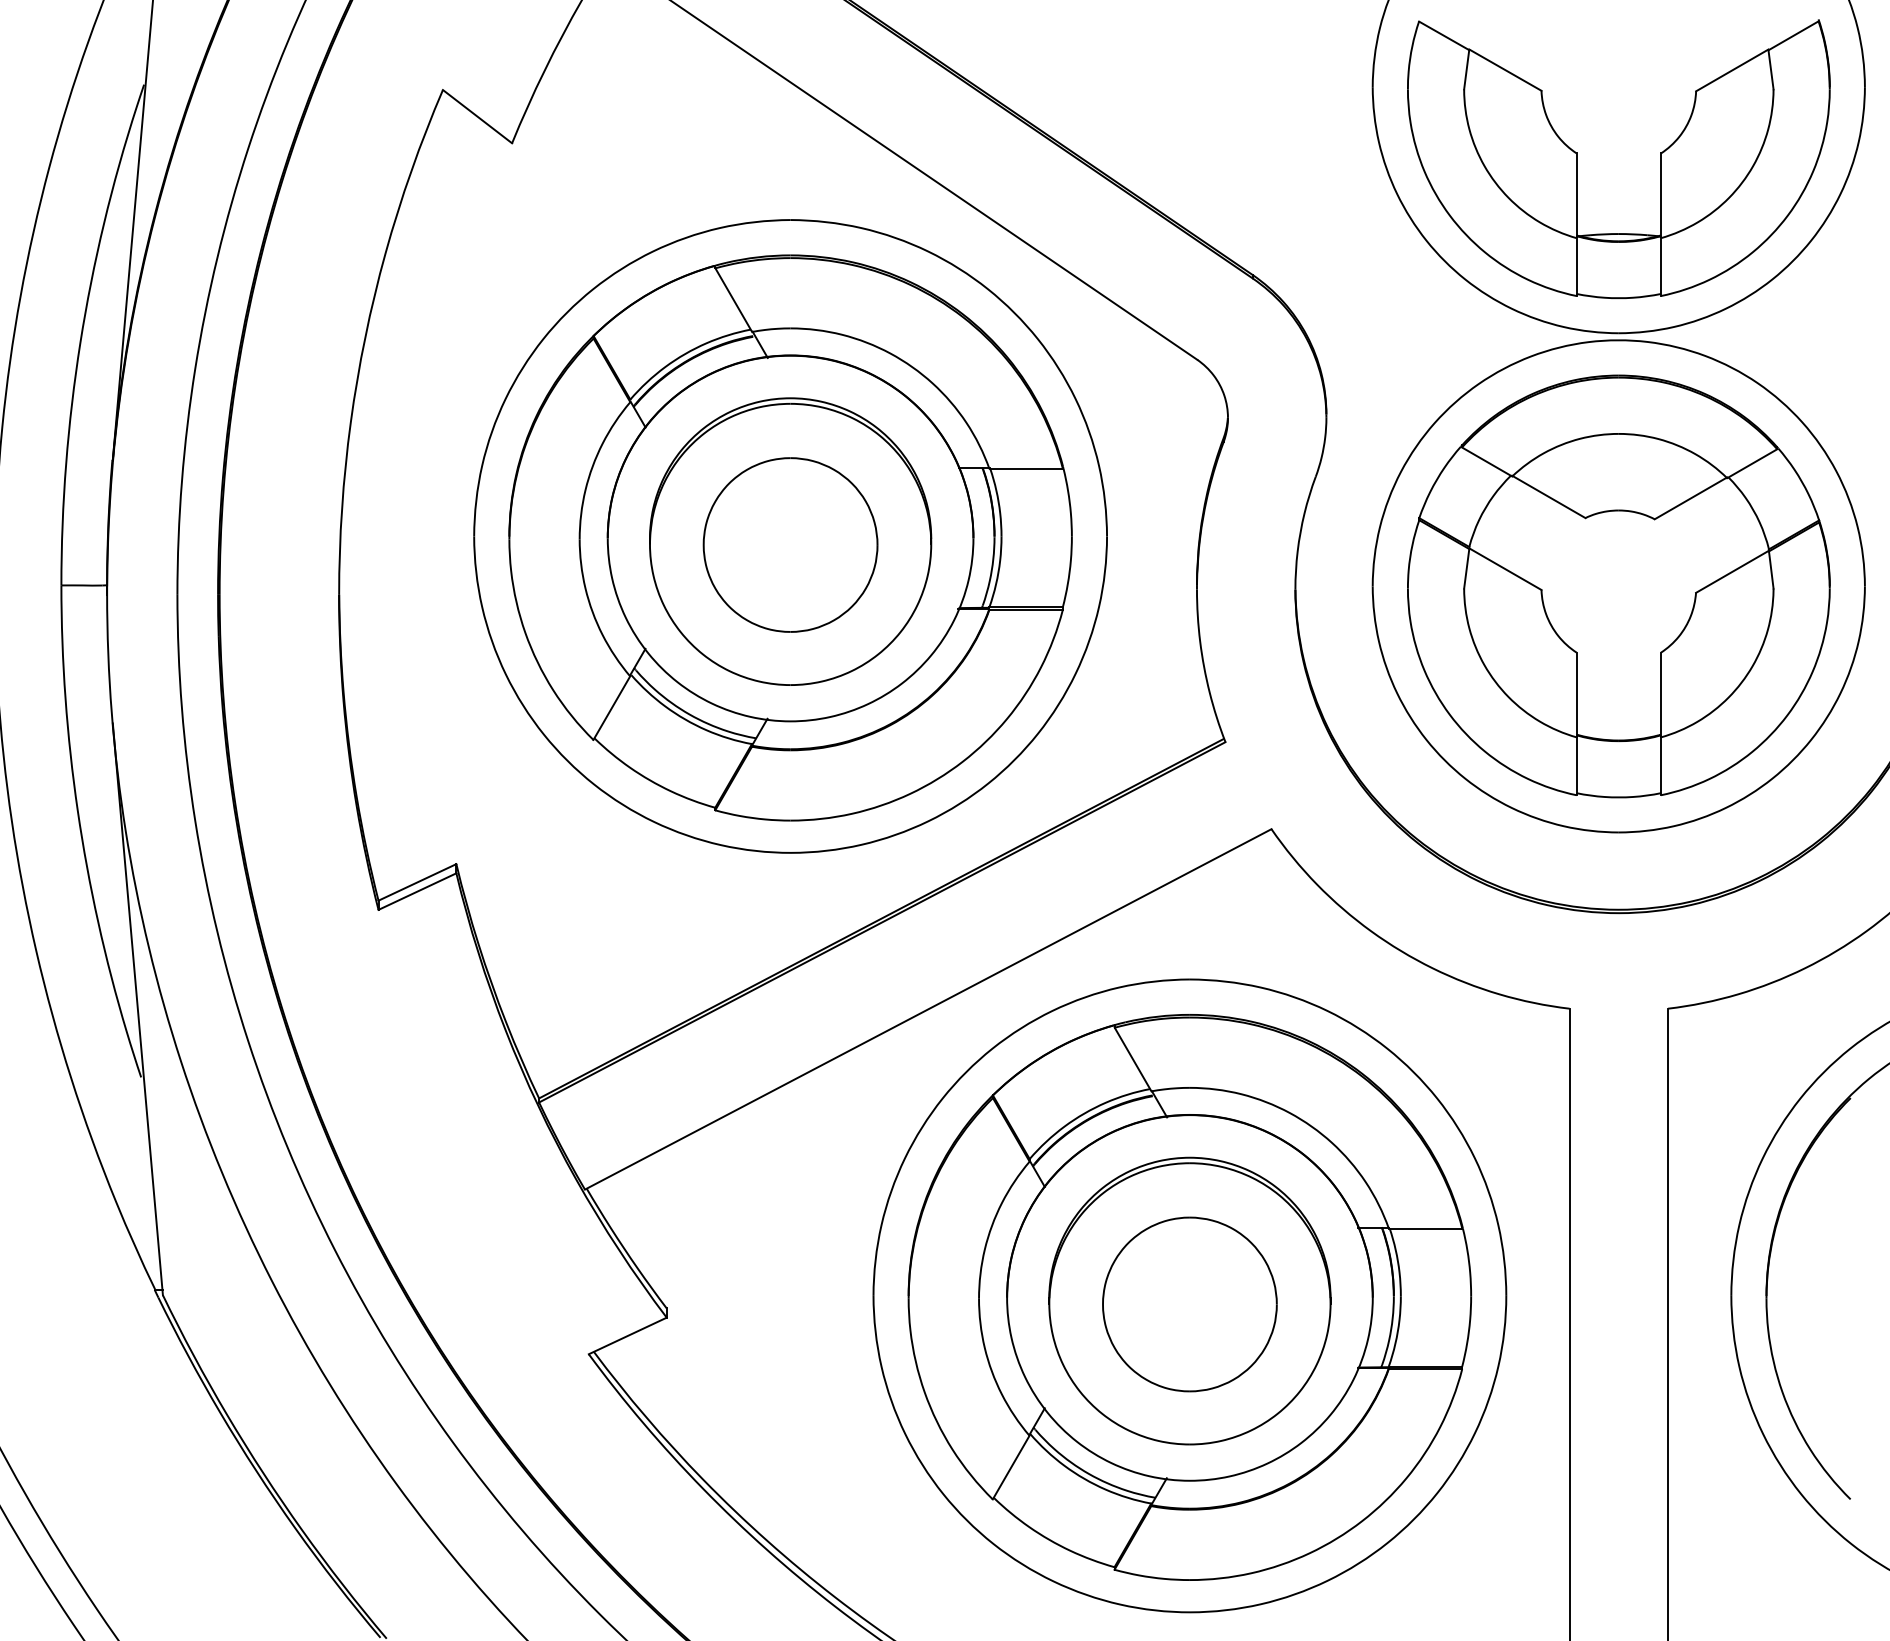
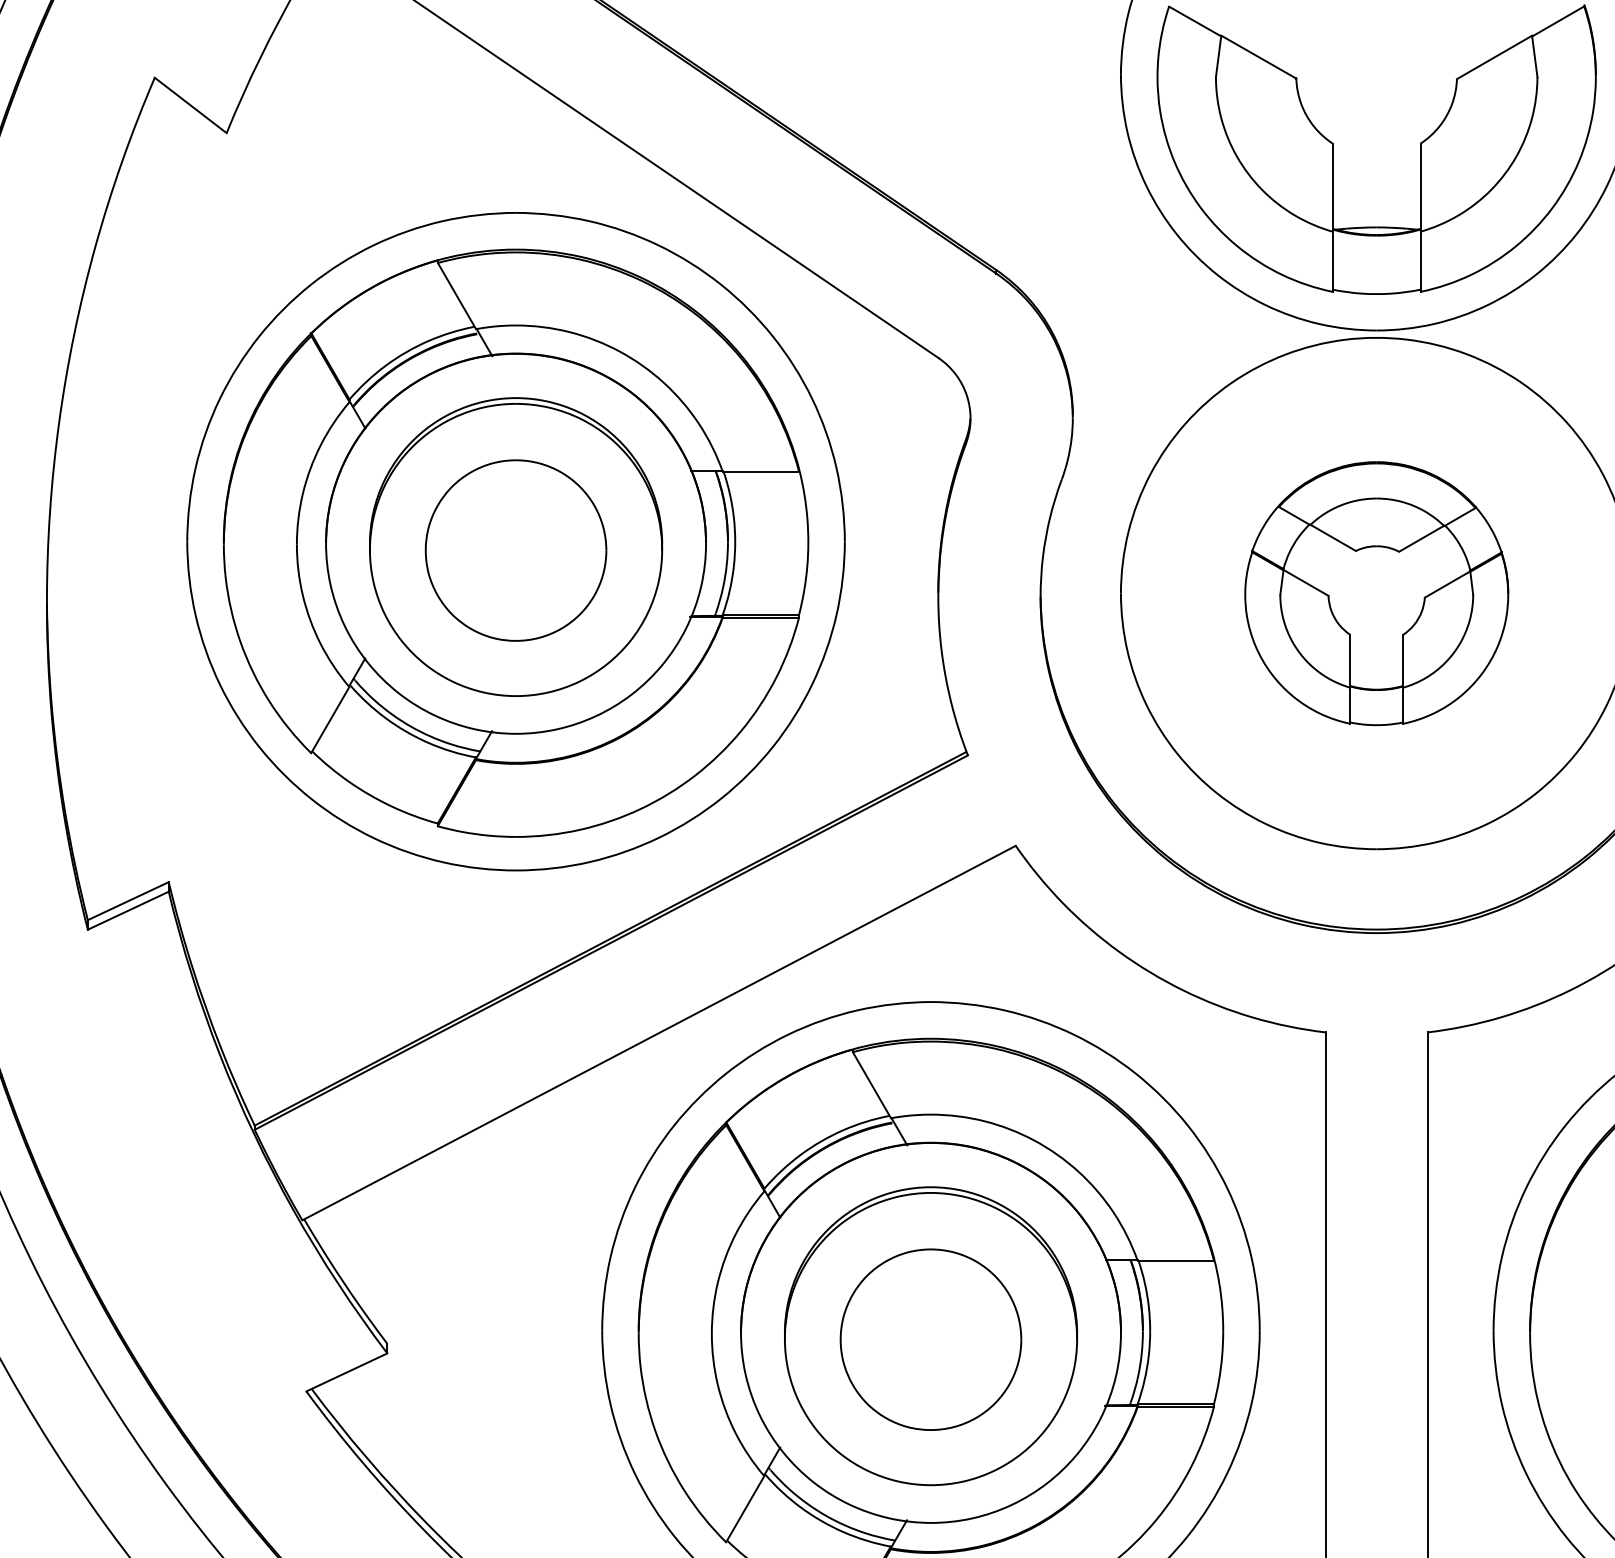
part: (1618, 586) -> (1376, 593), size x0.6

